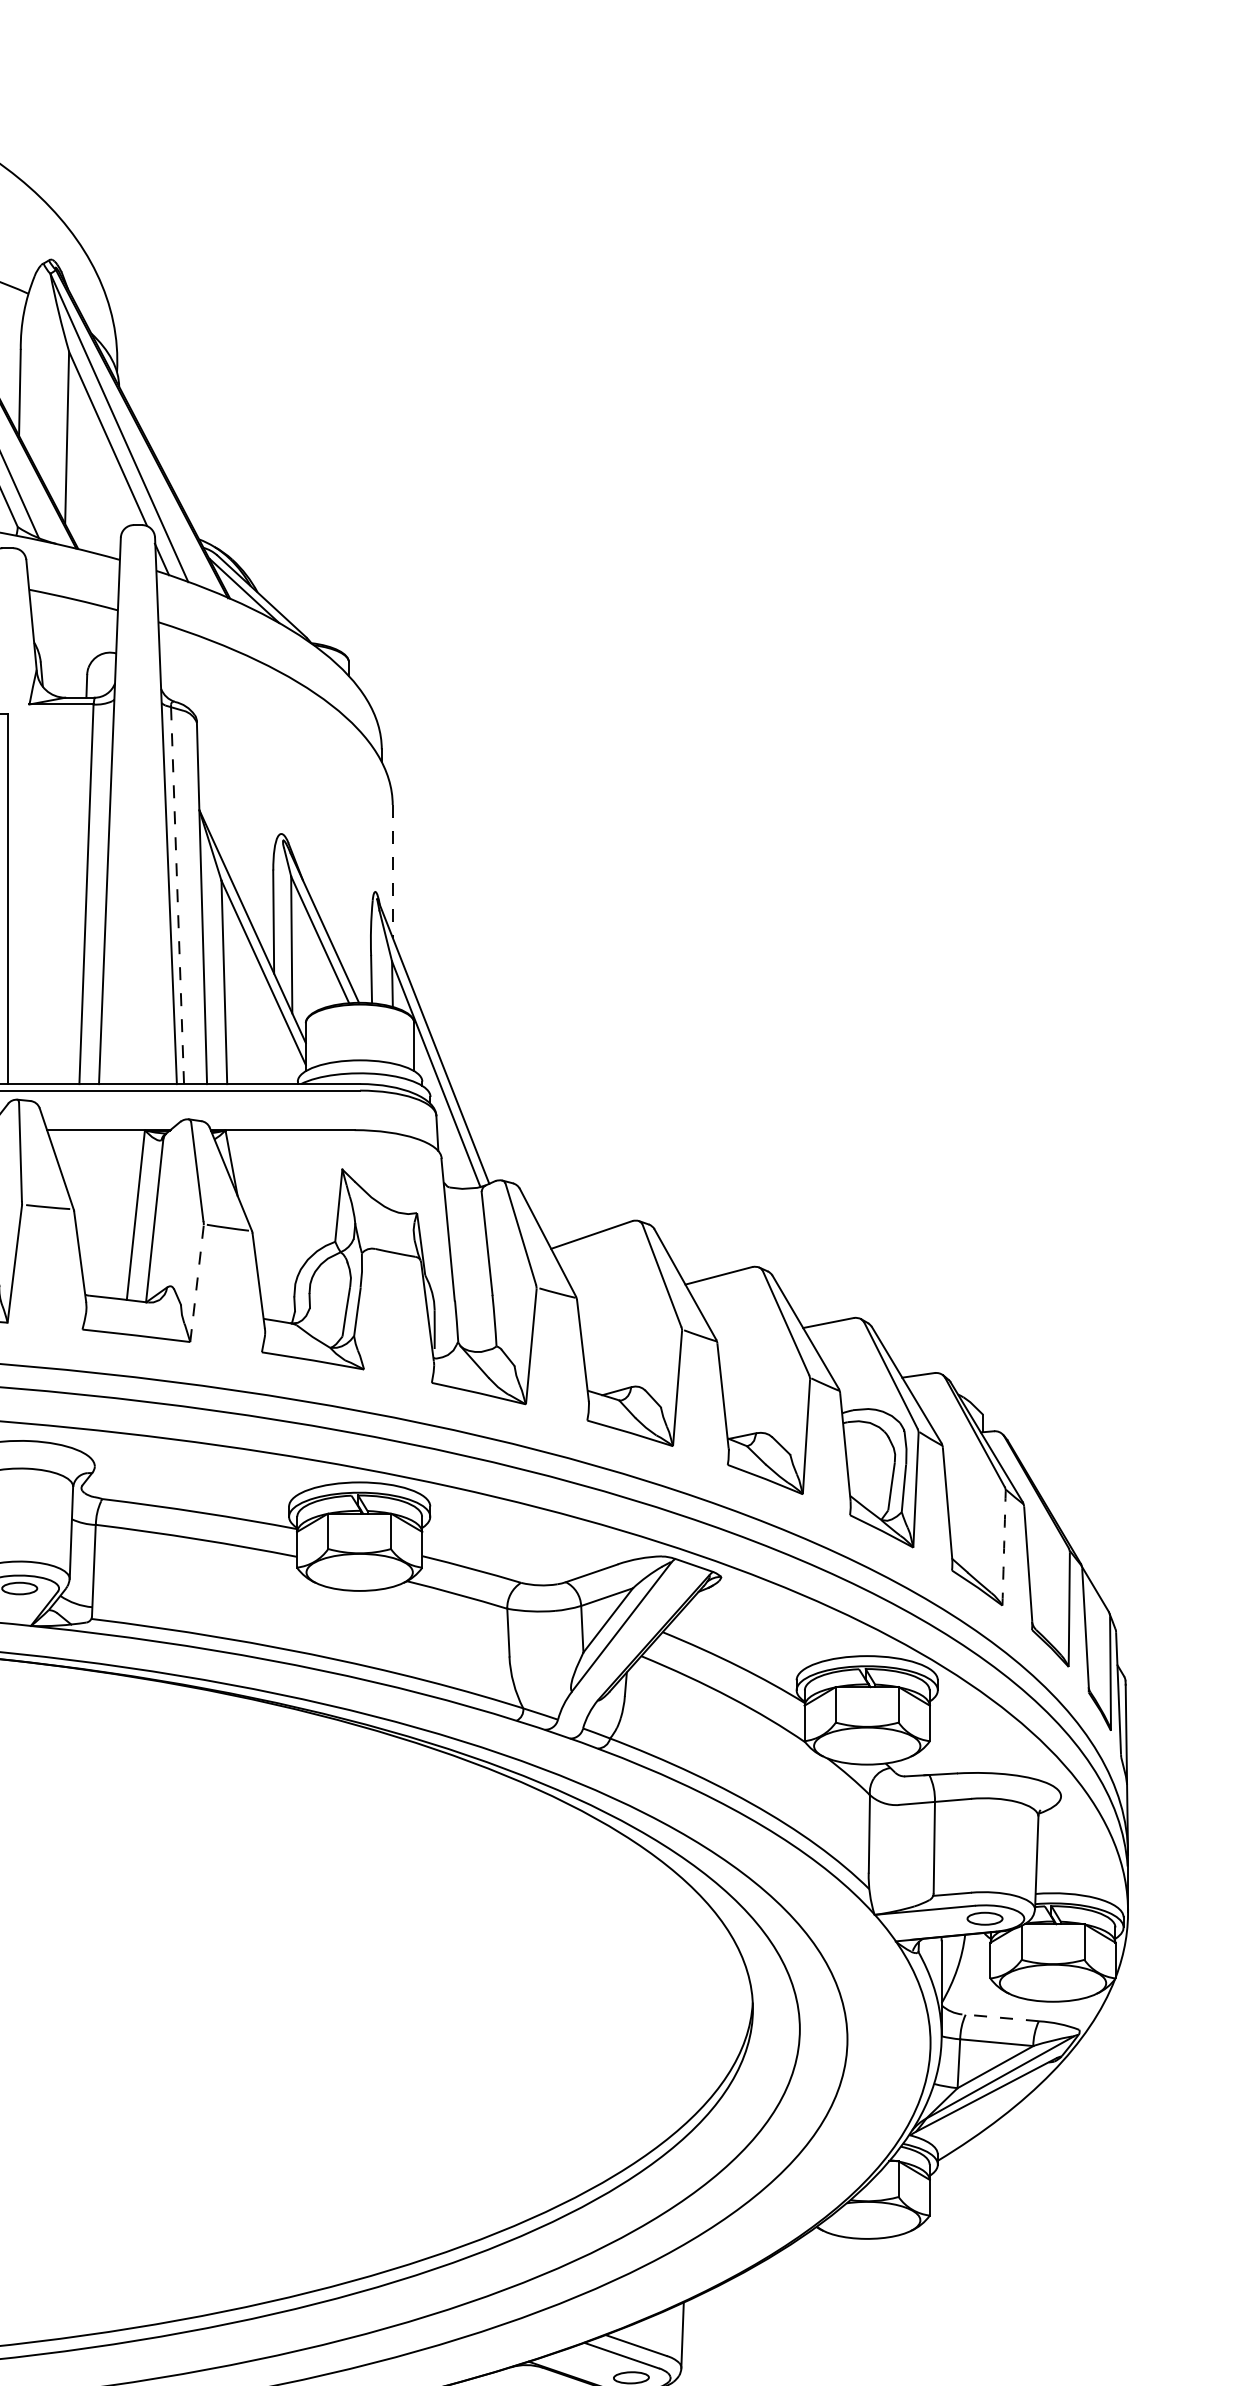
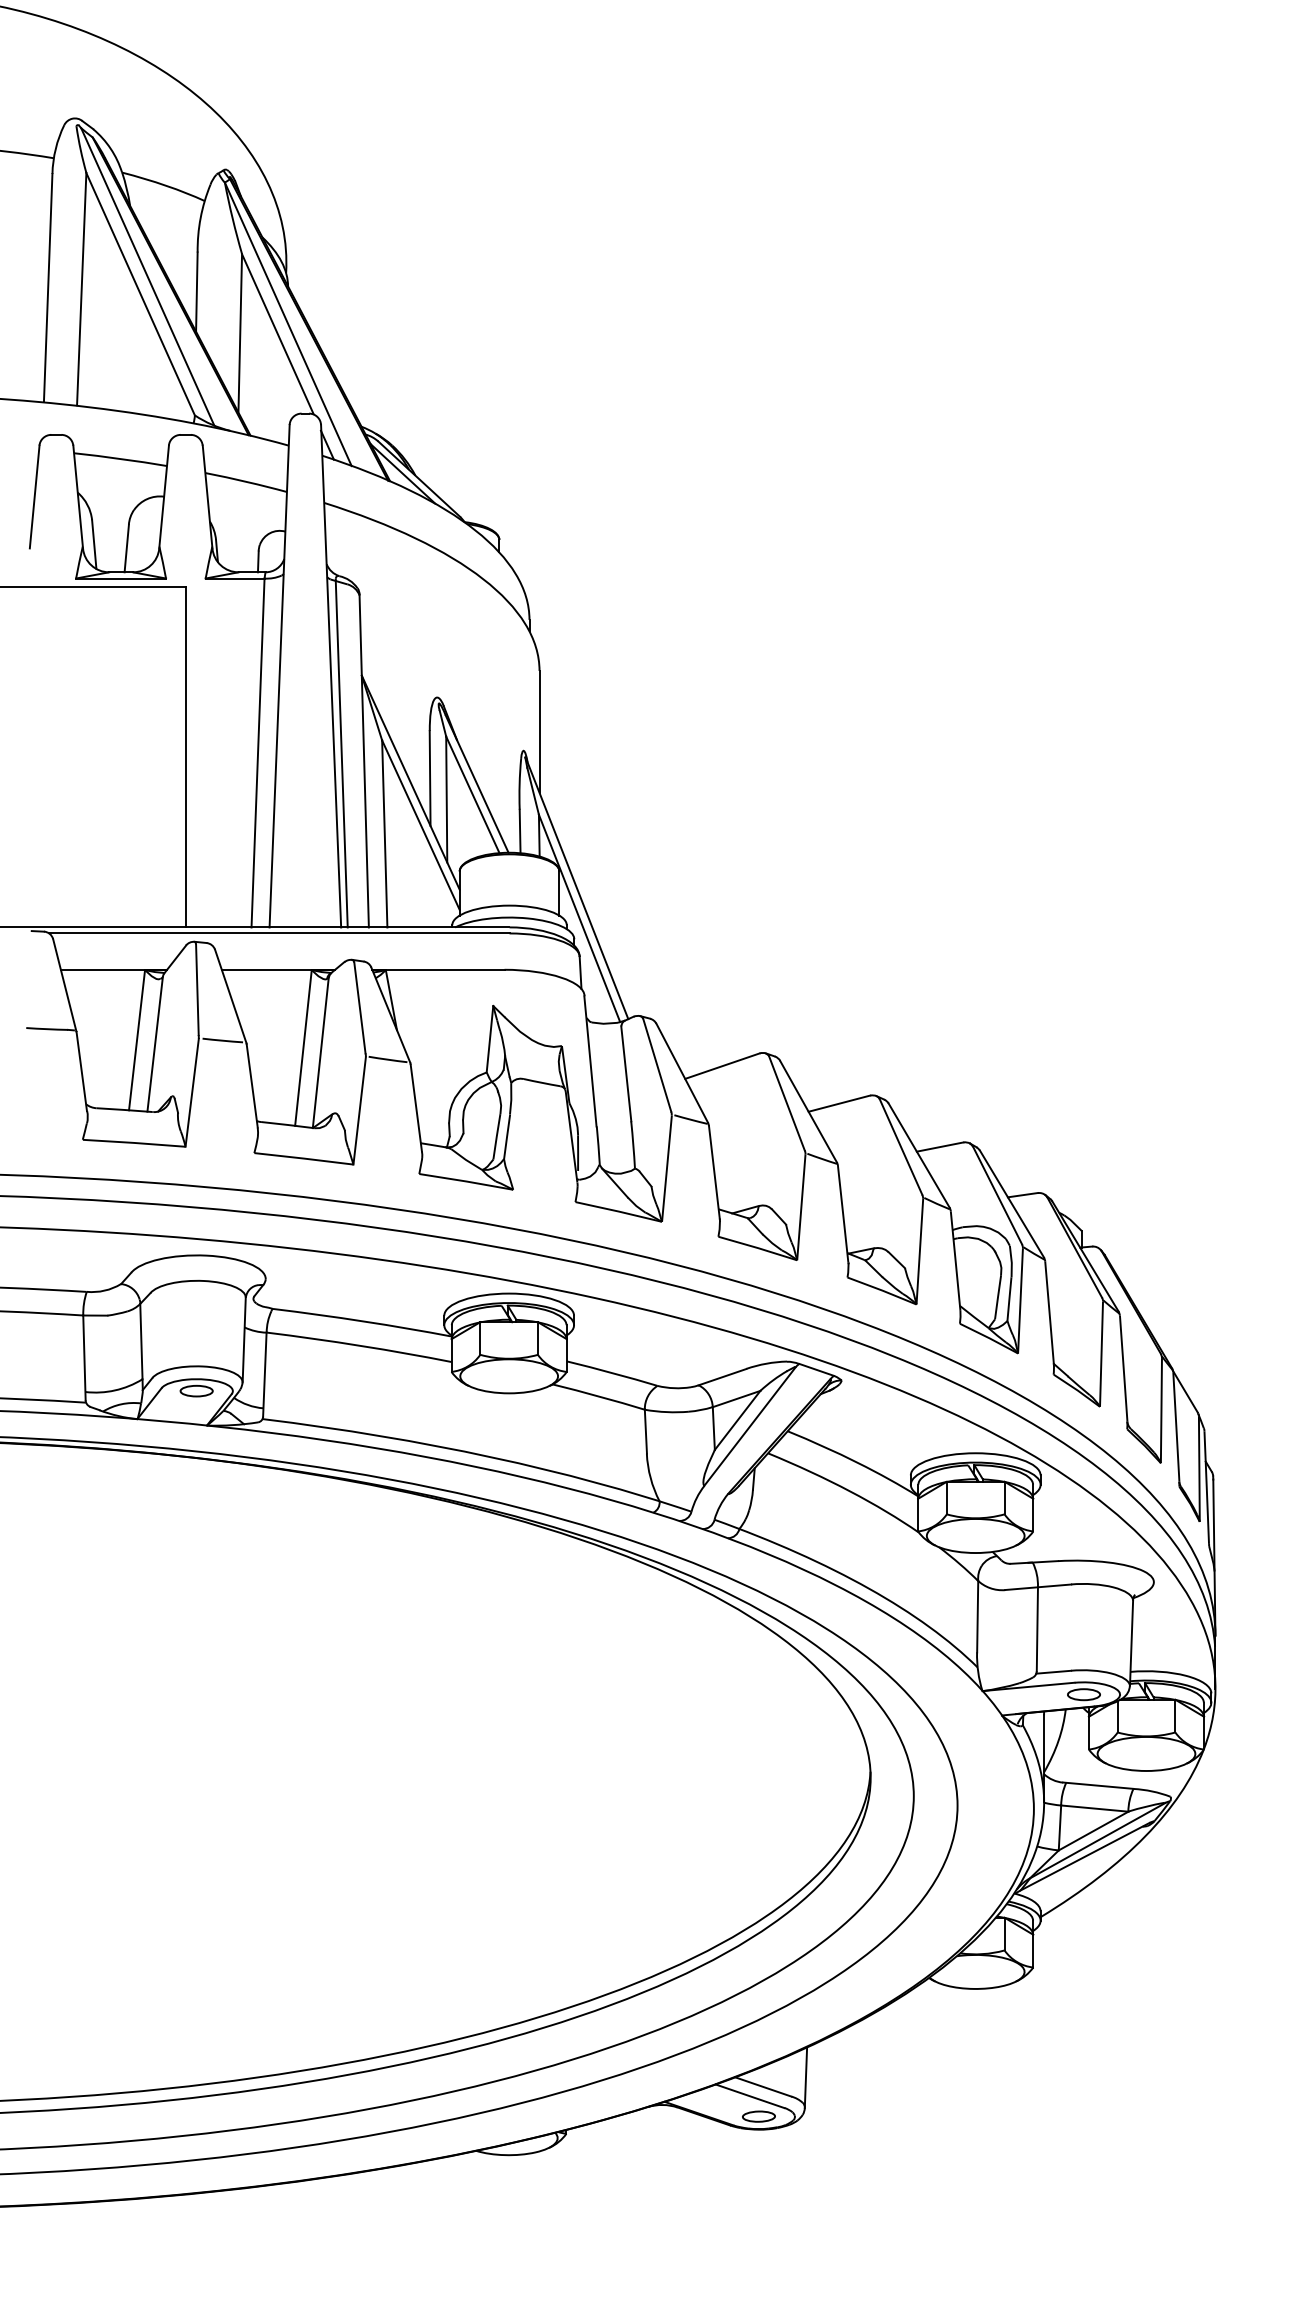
line: (392, 872) -> (539, 732), dashed -> solid
line: (177, 894) -> (341, 753), dashed -> solid
line: (196, 1283) -> (359, 1110), dashed -> solid
arc: (1004, 1548) -> (1101, 1354), dashed -> solid
line: (999, 2017) -> (1097, 1785), dashed -> solid

